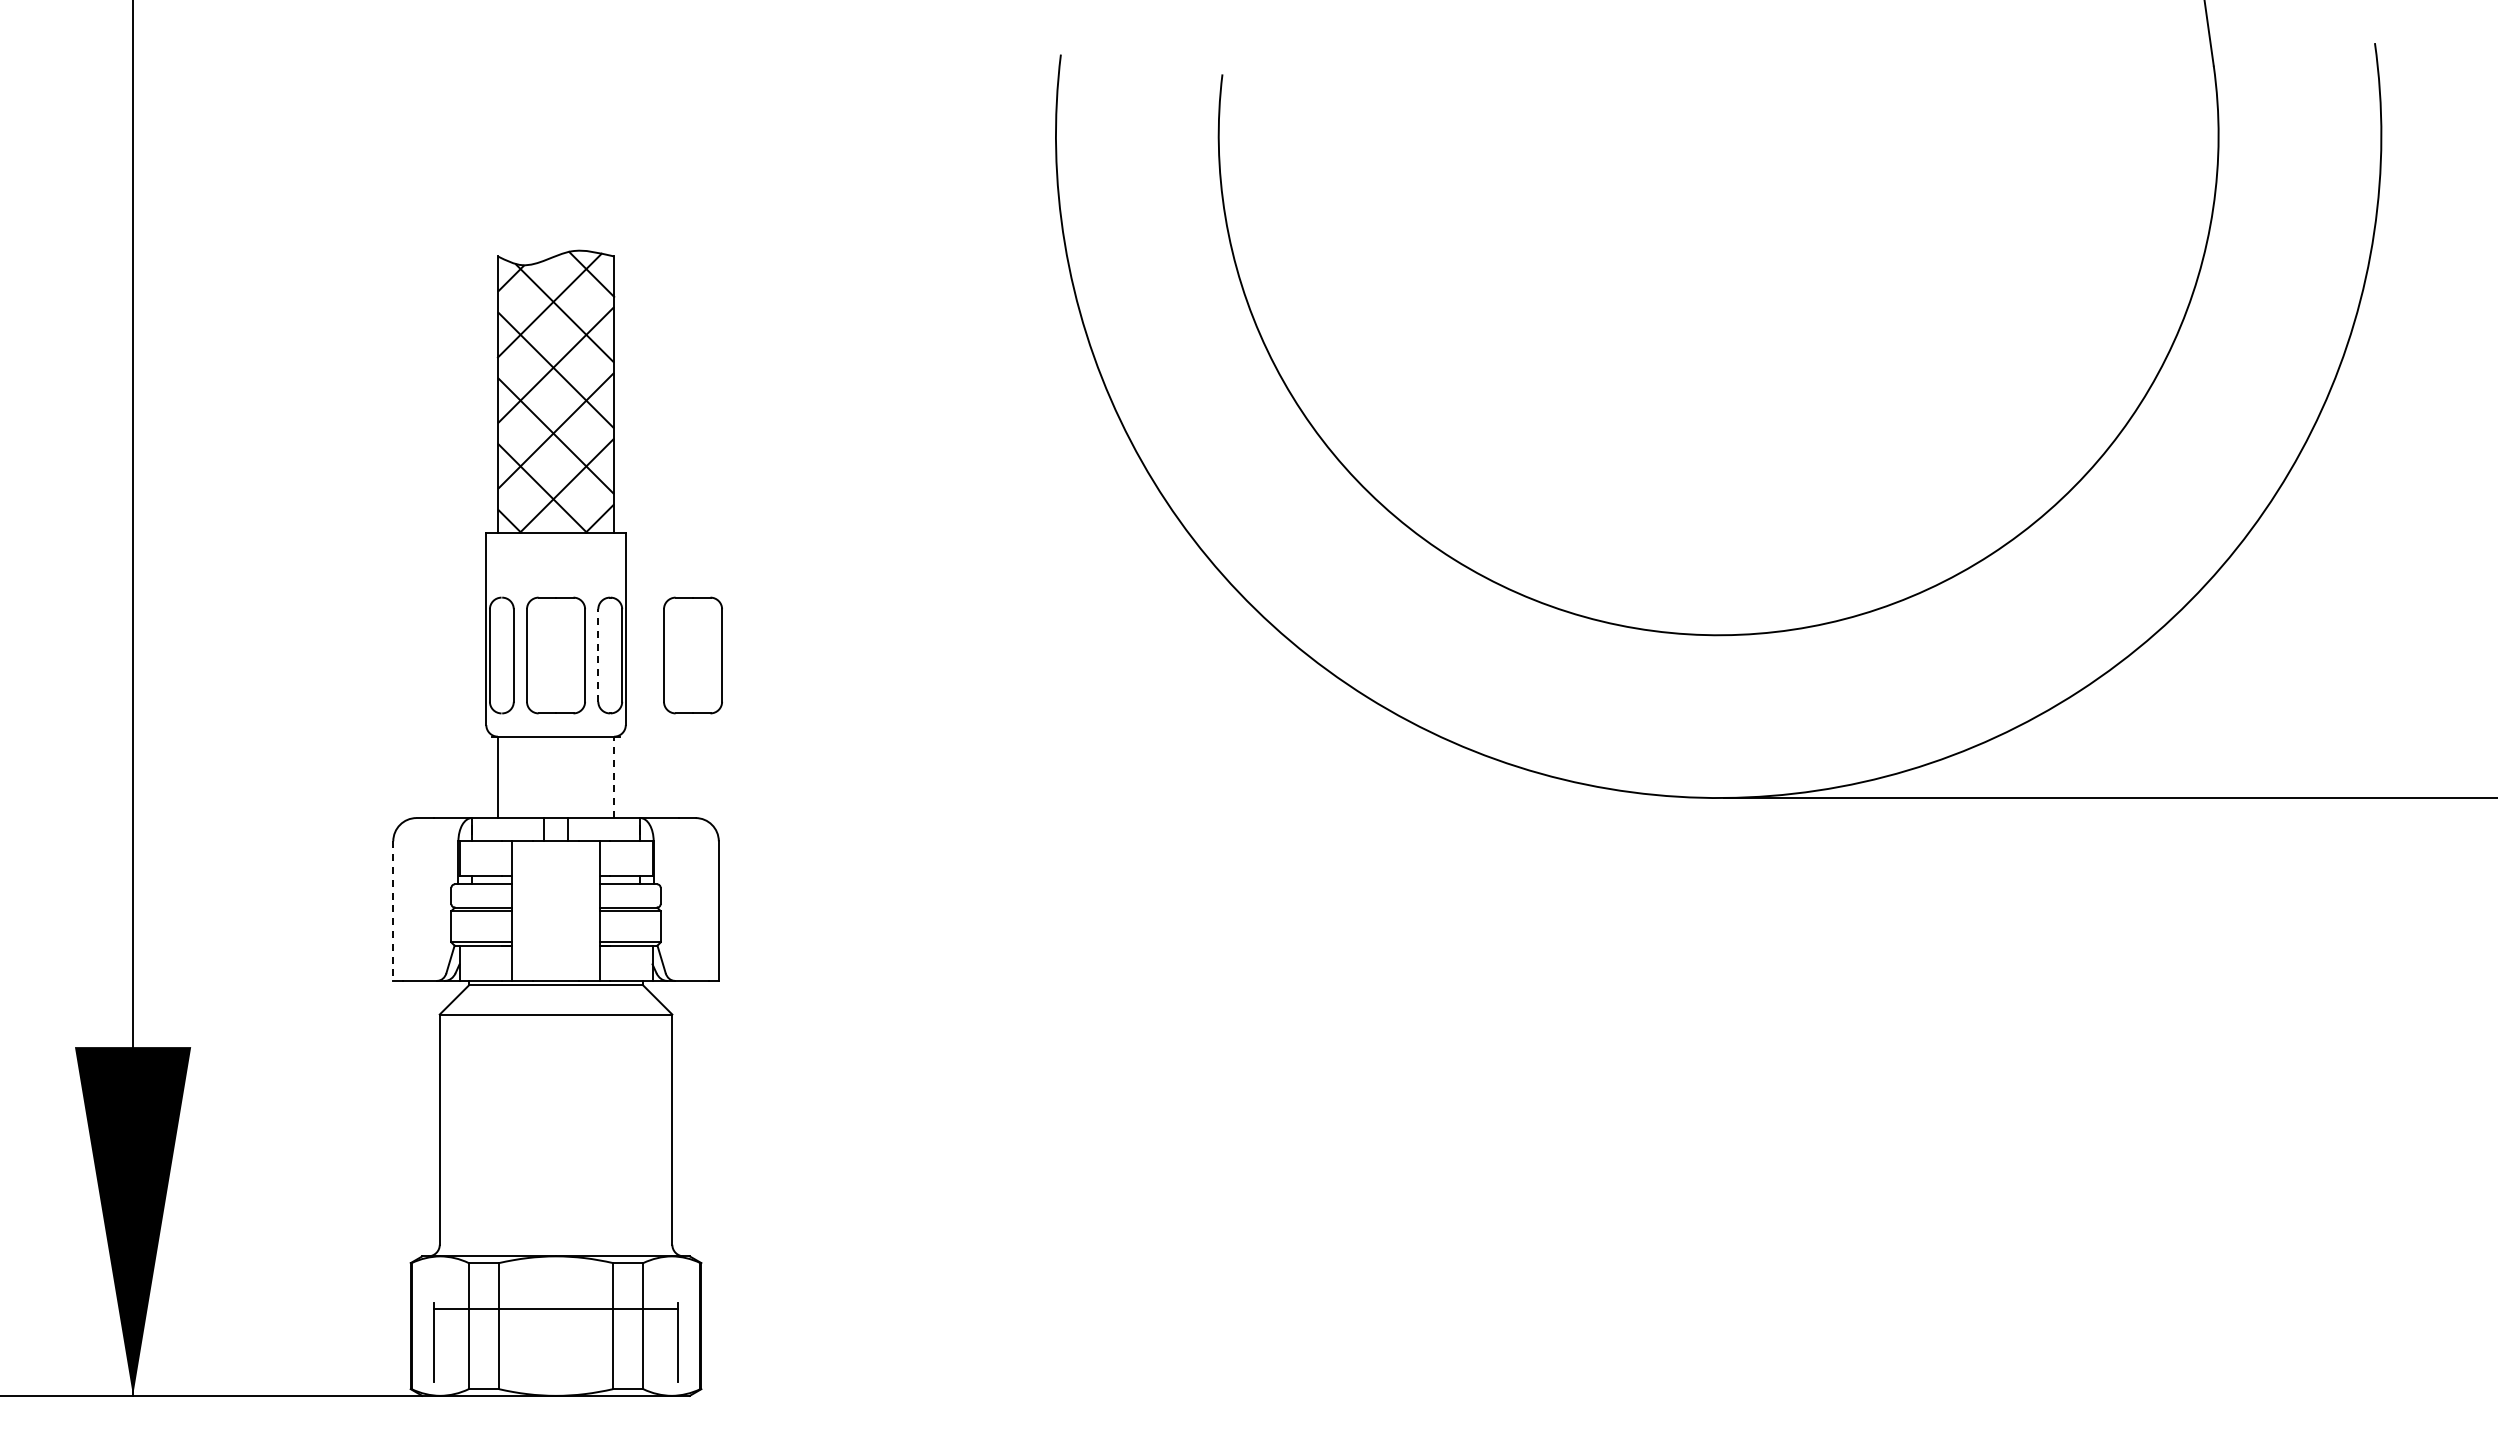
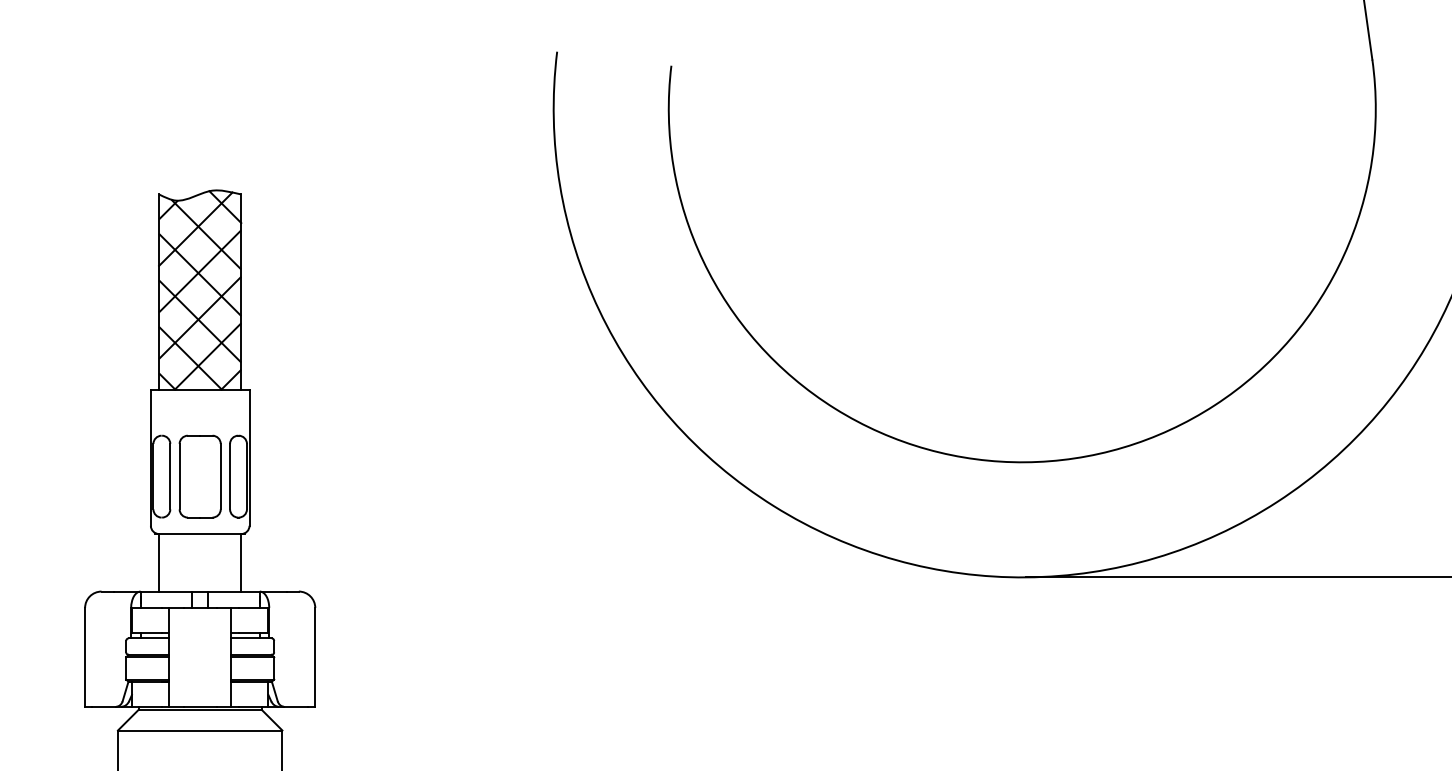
line: (598, 655) -> (230, 476), dashed -> solid
part: (692, 655) -> (296, 476), removed
line: (614, 777) -> (241, 562), dashed -> solid
line: (393, 911) -> (85, 657), dashed -> solid

